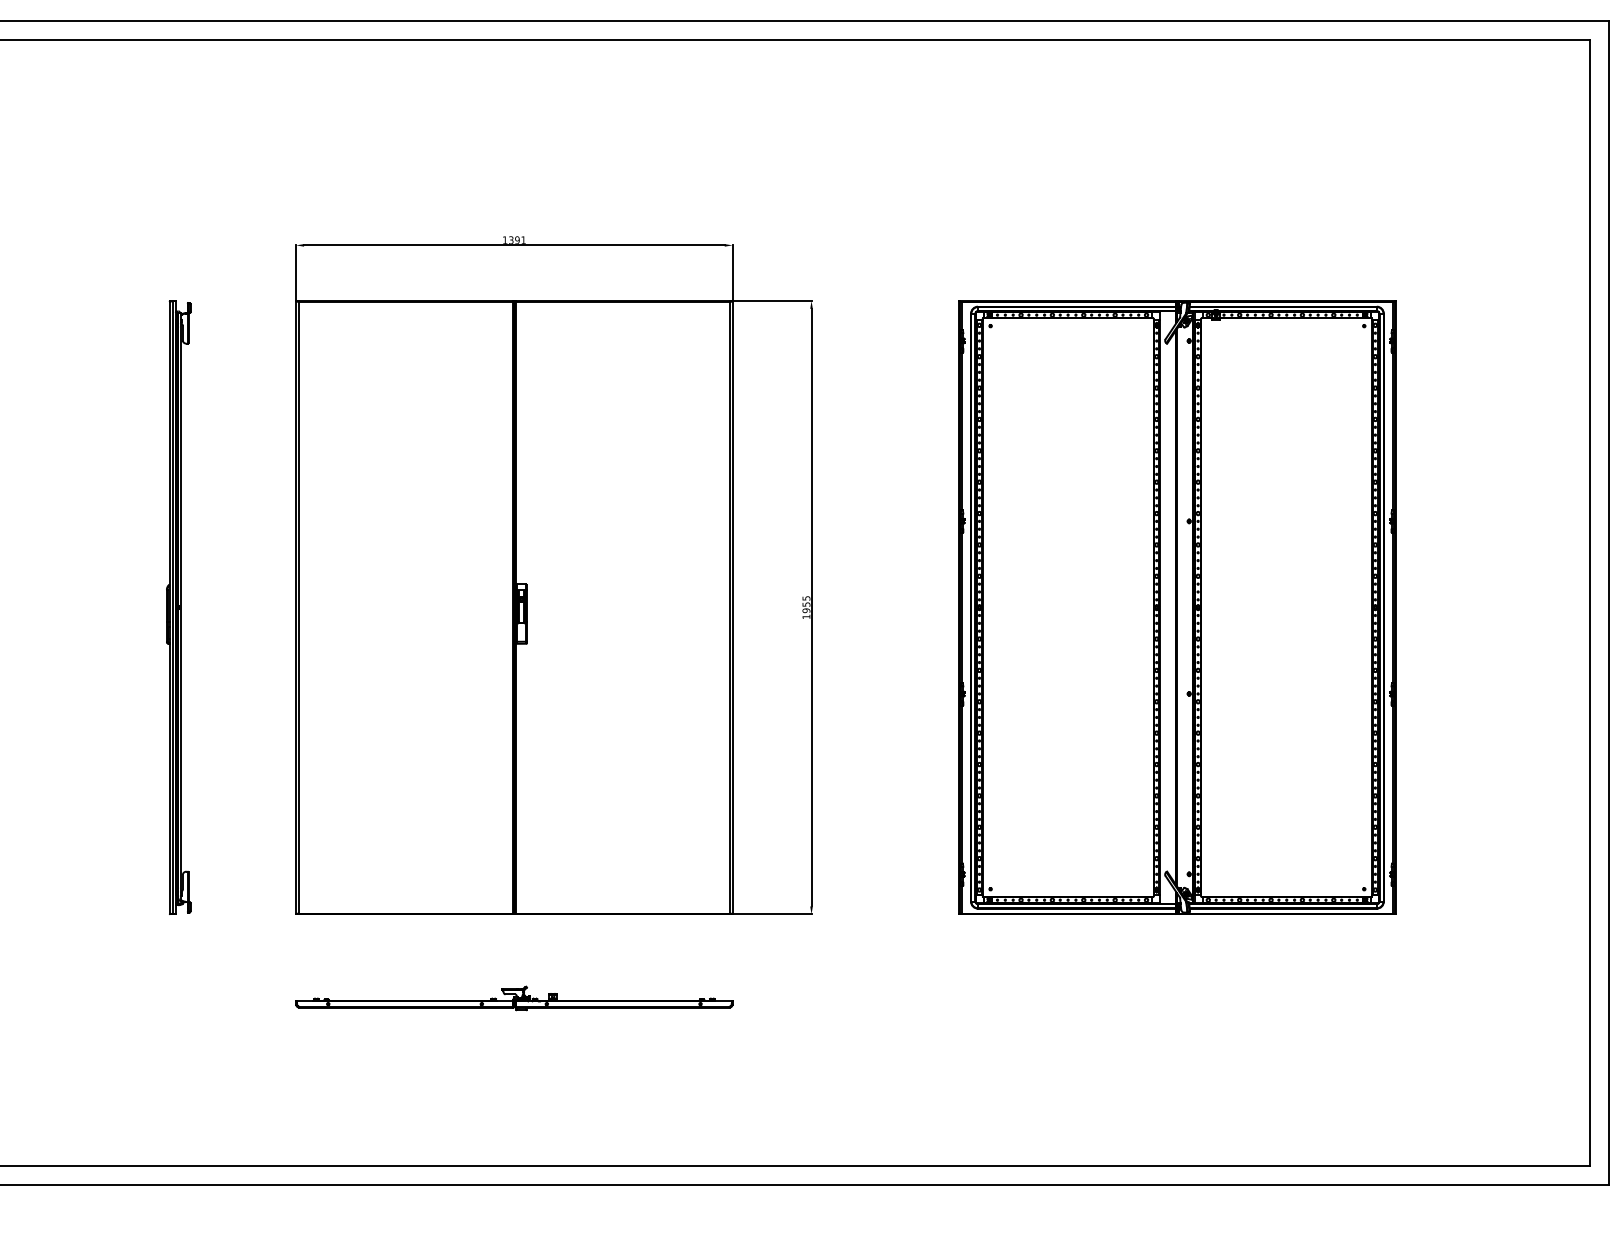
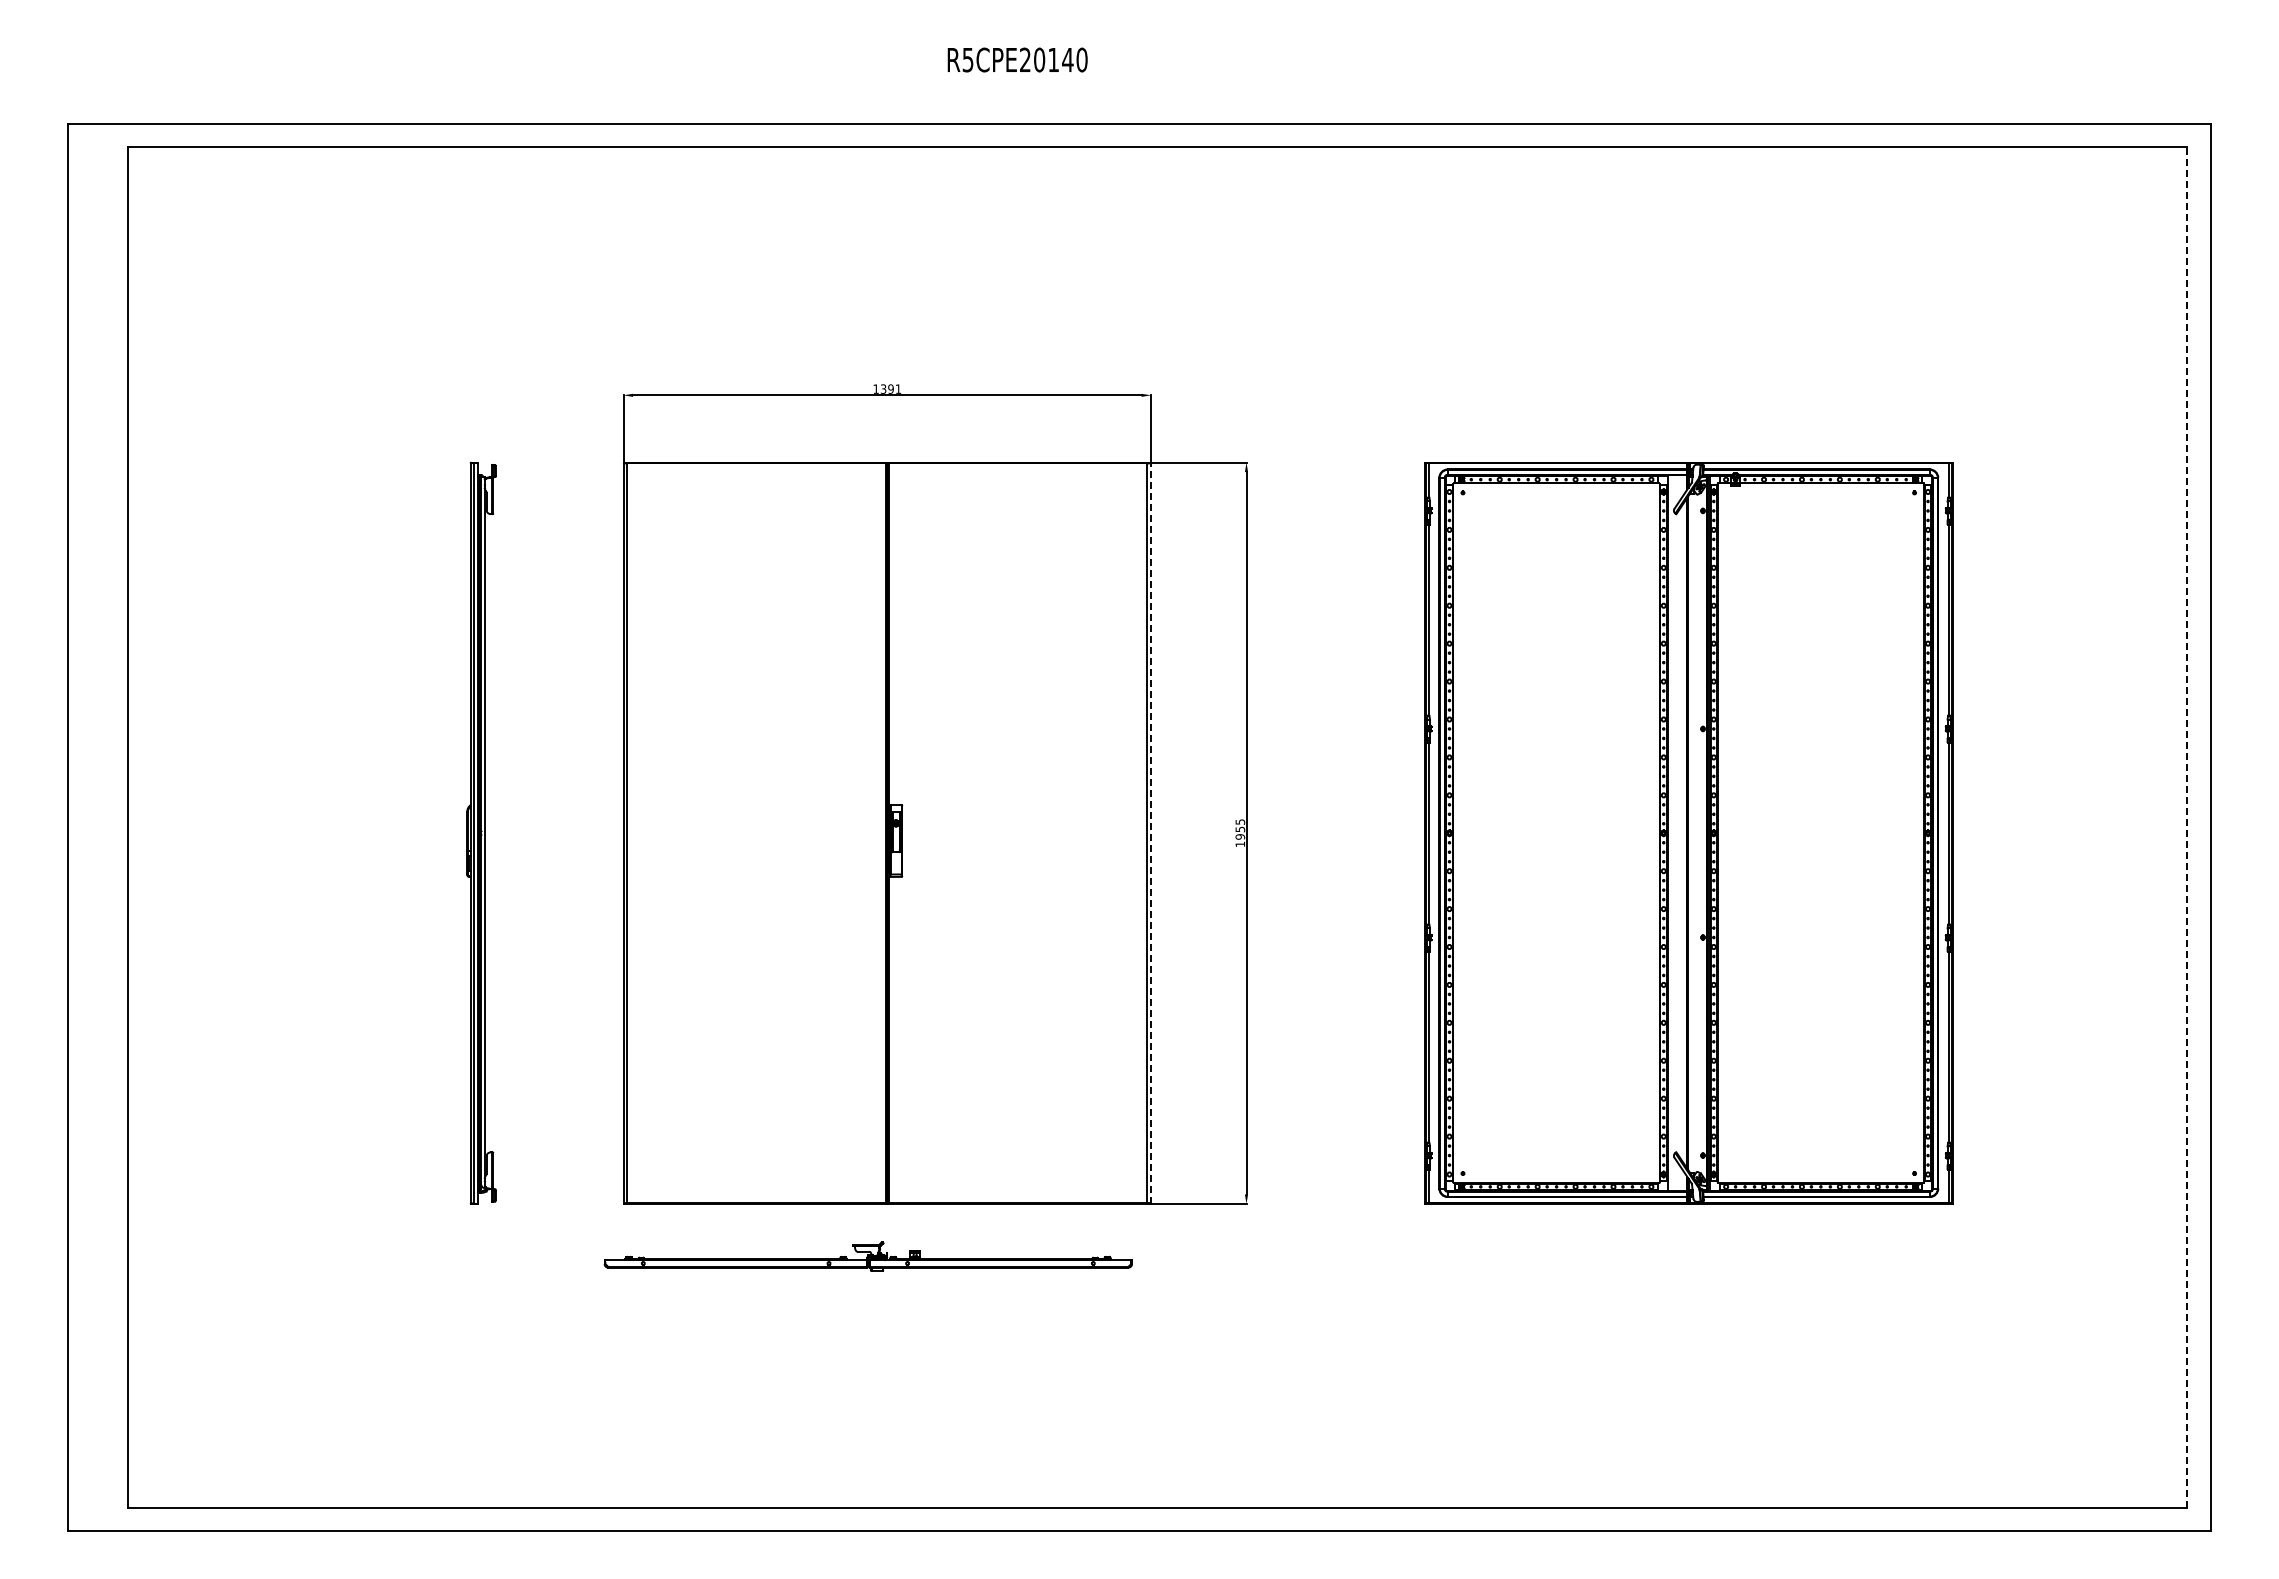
line: (1589, 602) -> (2186, 827), solid -> dashed
line: (732, 607) -> (1151, 832), solid -> dashed
part: (513, 998) -> (867, 1256), moved

